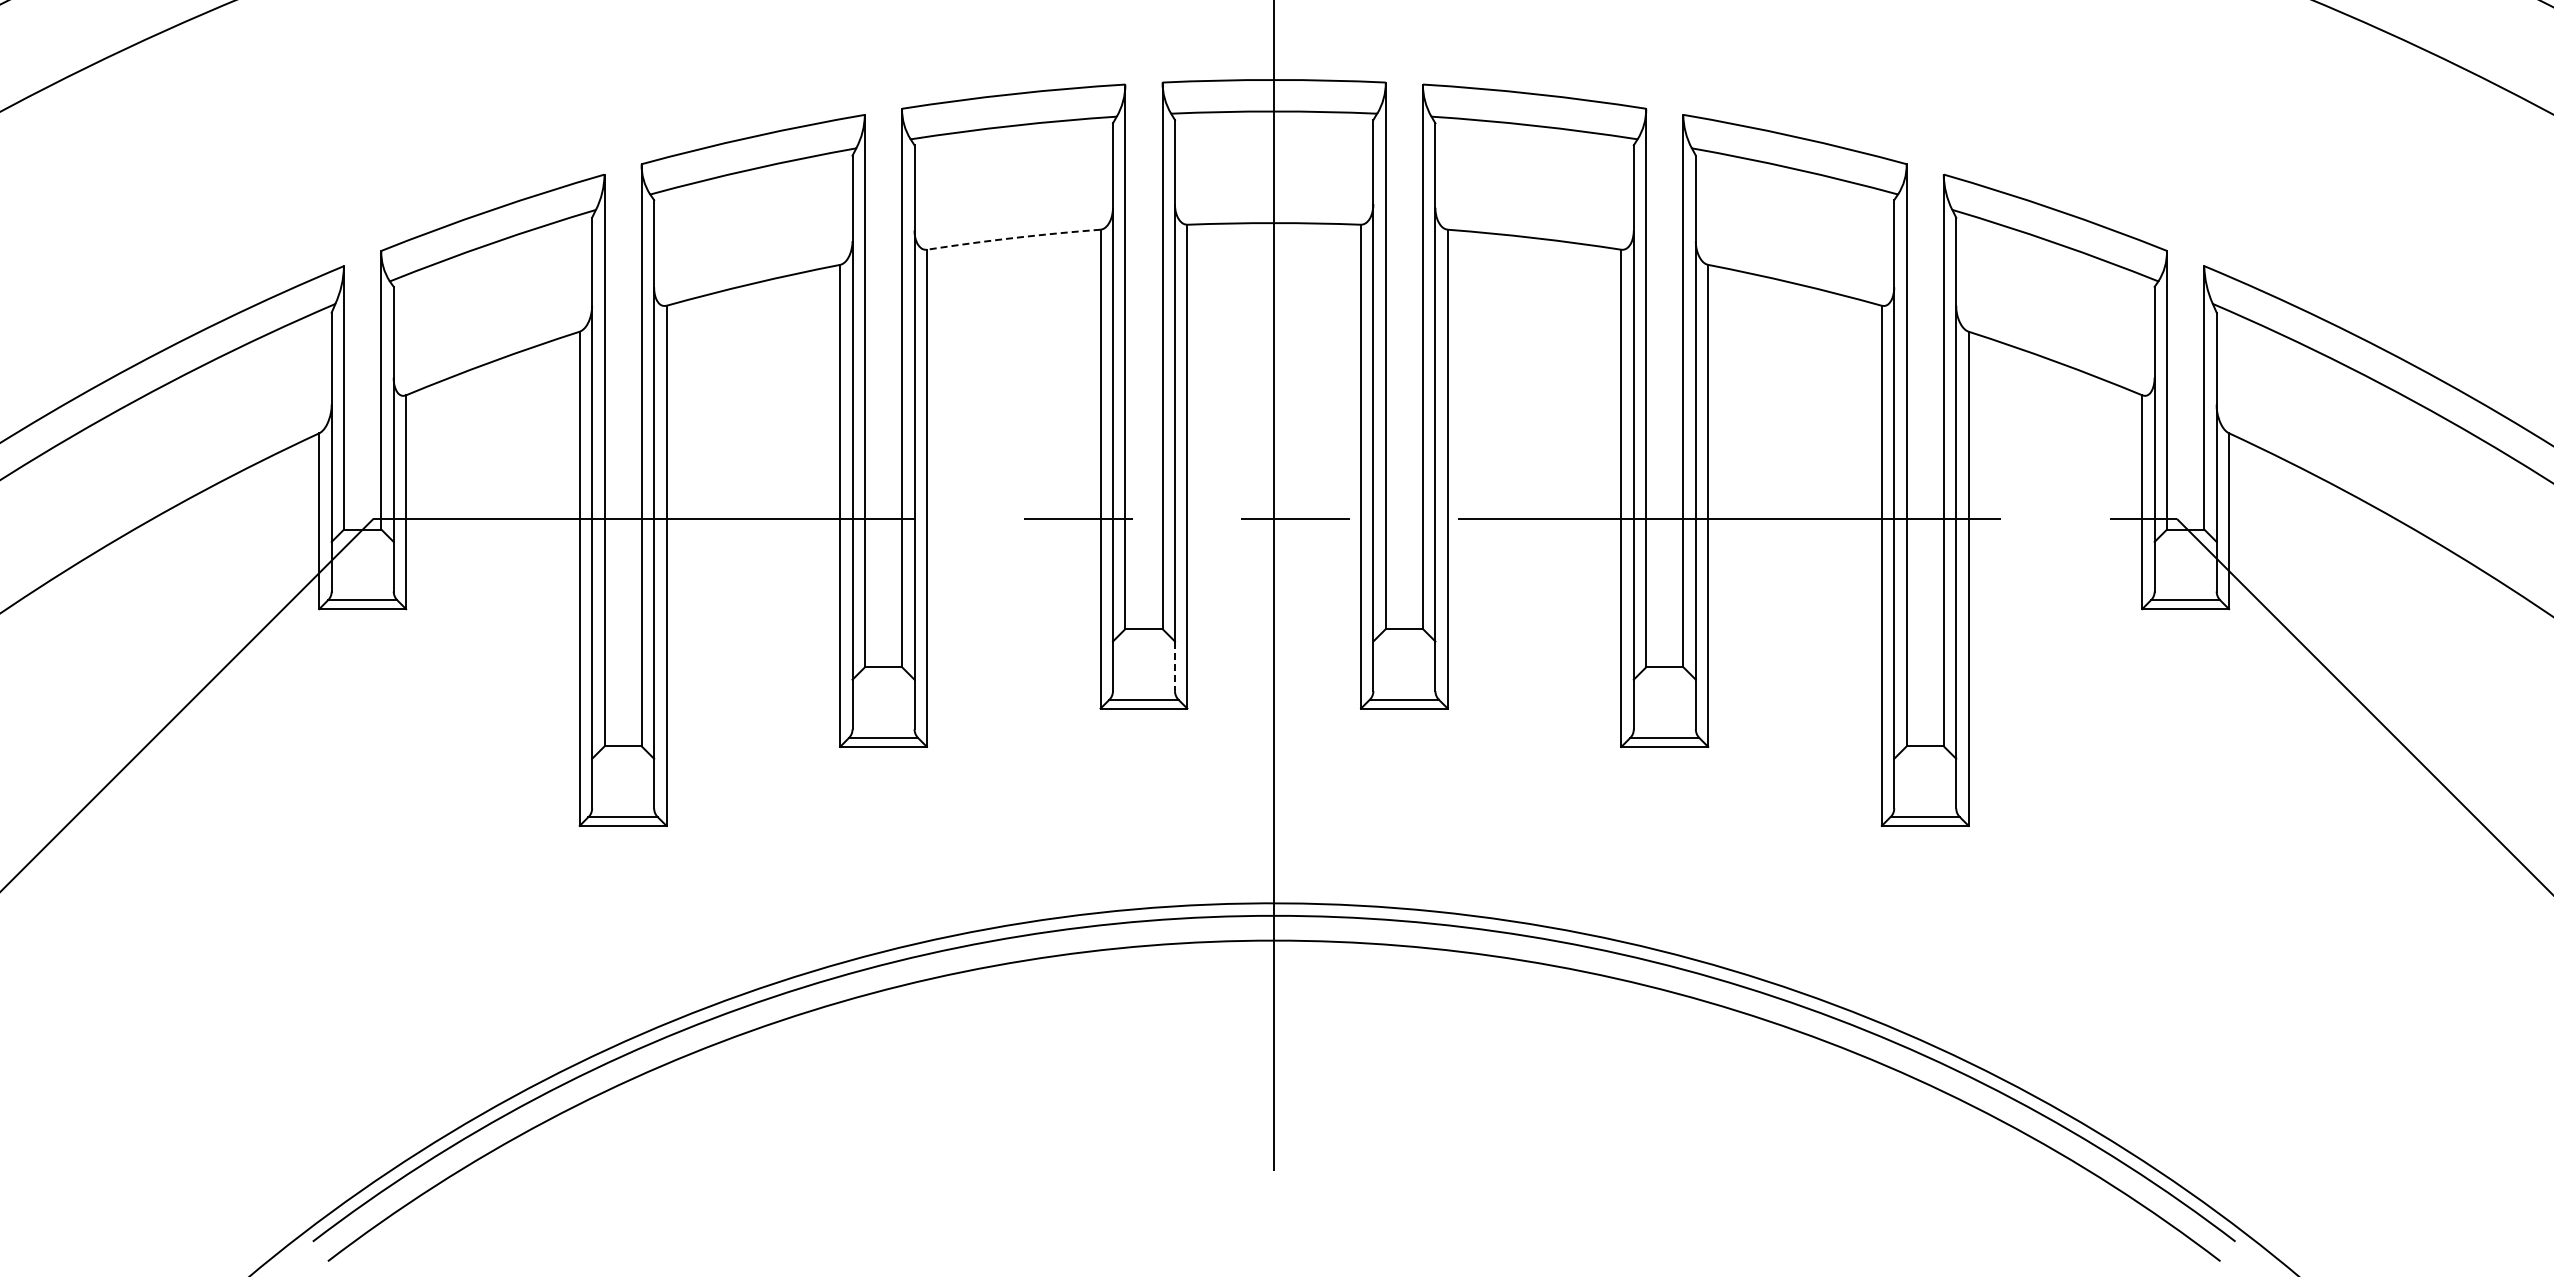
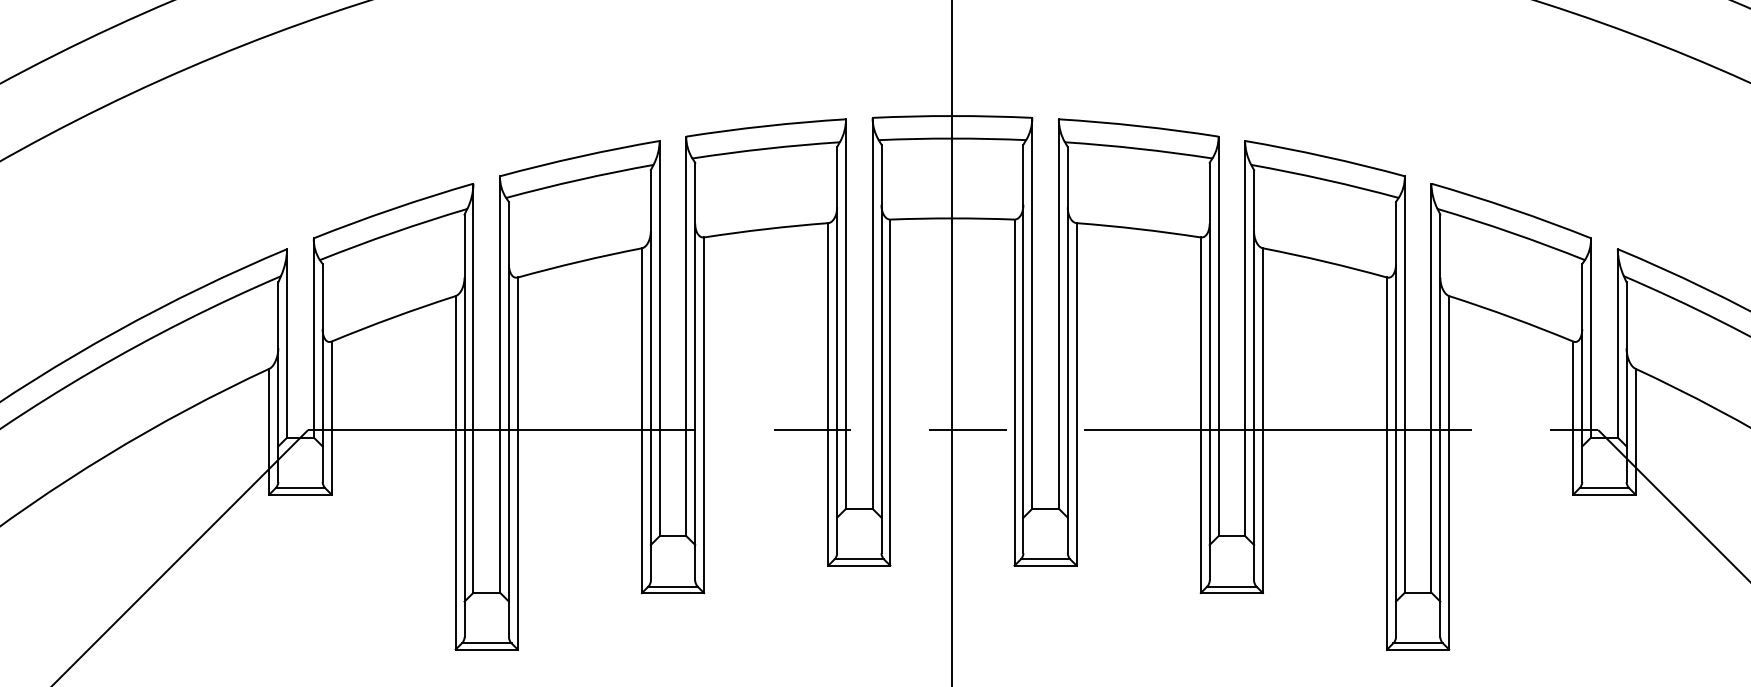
arc: (1013, 238) -> (765, 229), dashed -> solid
line: (1174, 666) -> (881, 535), dashed -> solid

